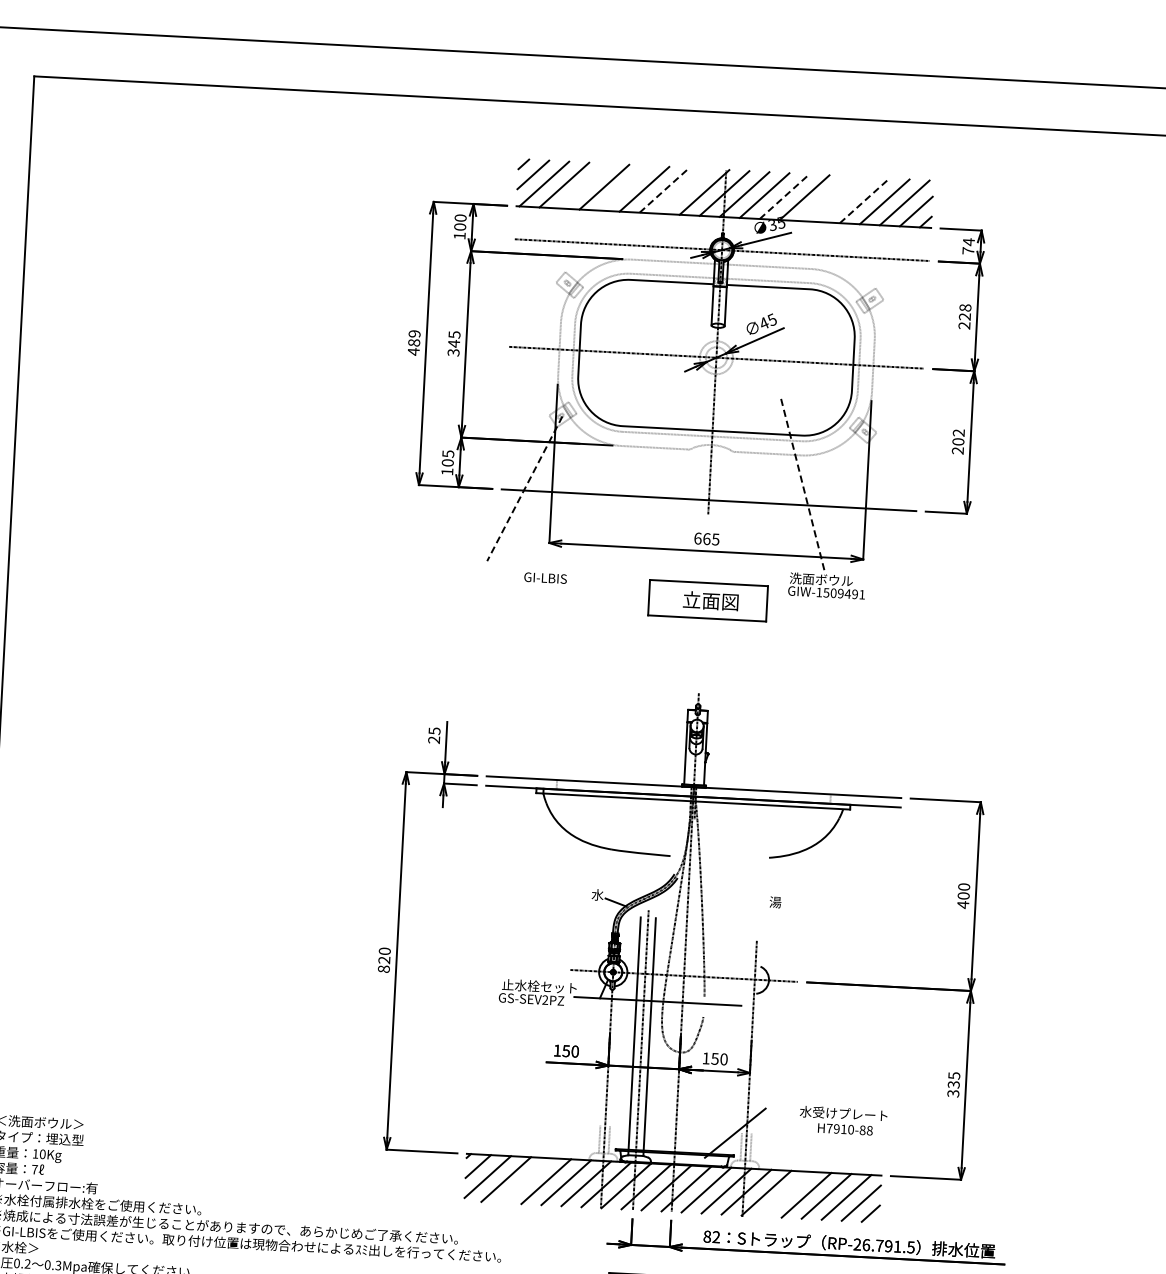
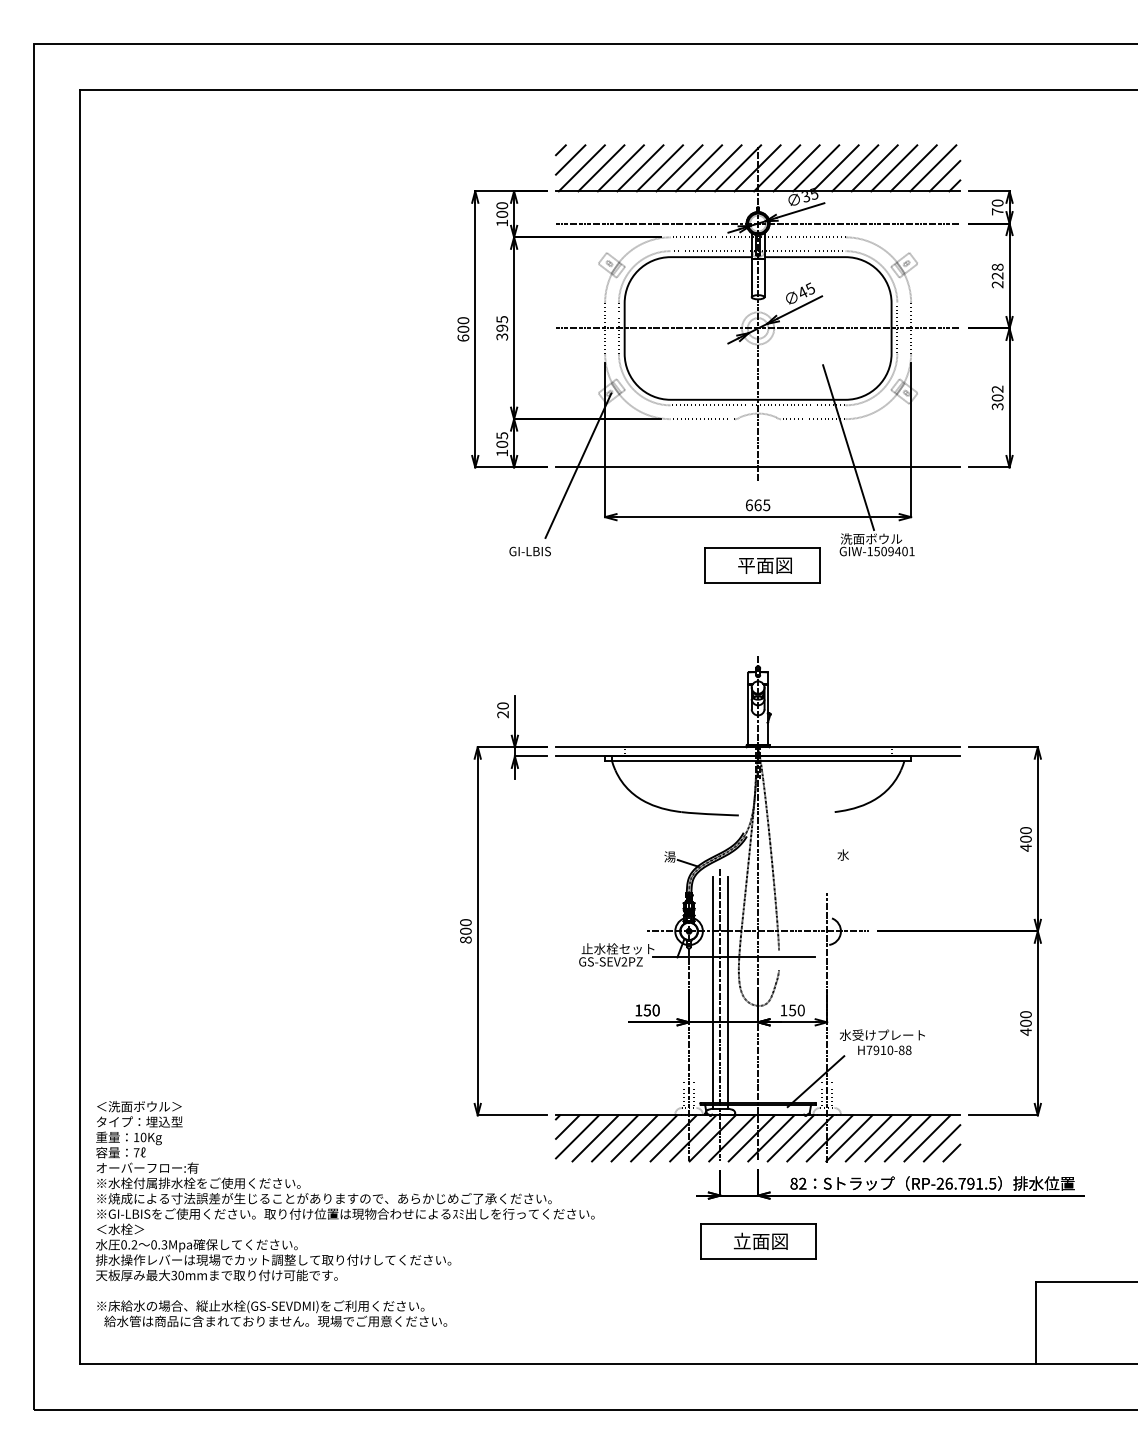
line: (583, 186) -> (620, 168), added
line: (623, 188) -> (659, 168), added
line: (664, 190) -> (699, 168), dashed -> solid
line: (684, 191) -> (718, 168), added
line: (784, 196) -> (816, 168), dashed -> solid
line: (824, 198) -> (855, 168), added
line: (844, 199) -> (874, 168), added
line: (864, 201) -> (894, 168), dashed -> solid
text: (968, 242) -> (997, 203), 74 -> 70
text: (414, 342) -> (463, 329), 489 -> 600
text: (454, 344) -> (502, 328), 345 -> 395
text: (957, 450) -> (997, 406), 202 -> 302
line: (802, 485) -> (848, 448), dashed -> solid
line: (524, 489) -> (578, 466), dashed -> solid
text: (544, 578) -> (529, 551), moved
text: (854, 594) -> (904, 551), GIW-1509491 -> GIW-1509401
text: (691, 599) -> (746, 564), 立面図 -> 平面図
text: (434, 730) -> (502, 705), 25 -> 20
text: (597, 894) -> (669, 856), 水 -> 湯
text: (774, 901) -> (842, 854), 湯 -> 水
text: (384, 959) -> (465, 930), 820 -> 800
text: (953, 1084) -> (1025, 1023), 335 -> 400
text: (843, 1120) -> (882, 1041), moved
line: (526, 1180) -> (615, 1138), added
line: (786, 1194) -> (868, 1138), added

